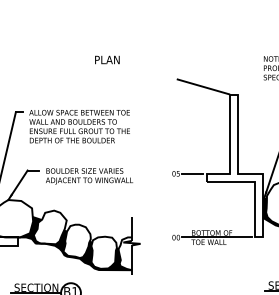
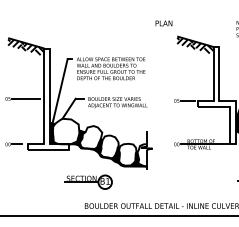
text: (106, 60) -> (163, 23), moved
hatch: (203, 92) -> (195, 45), added

